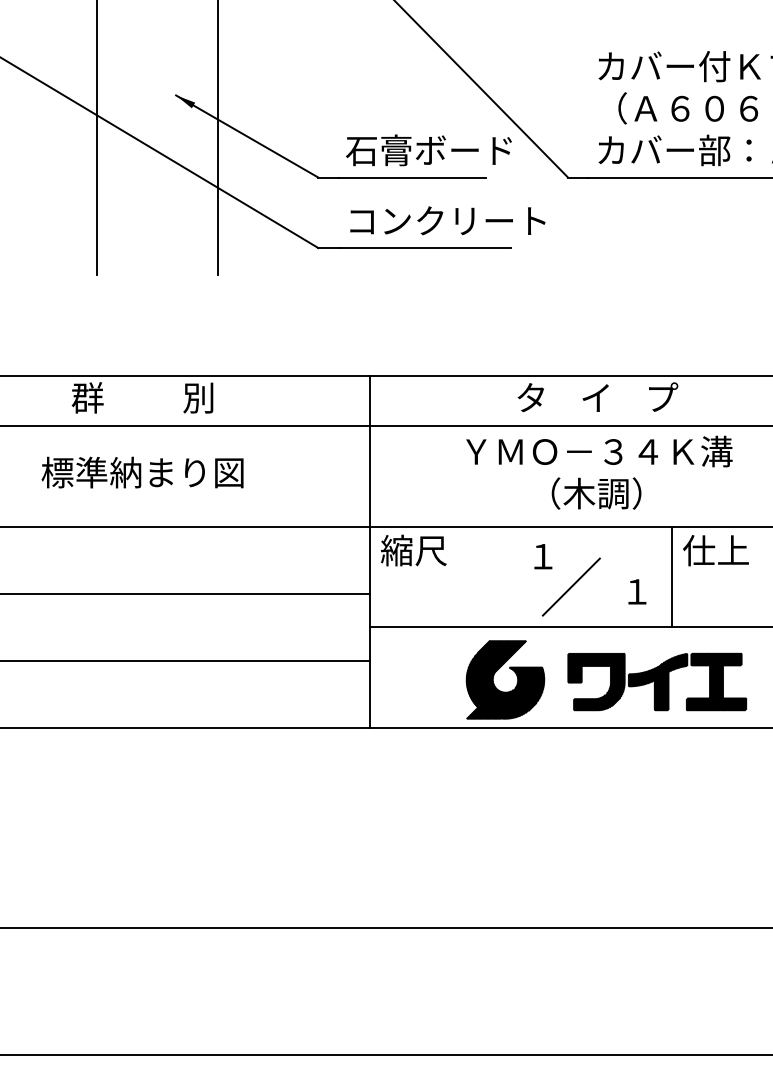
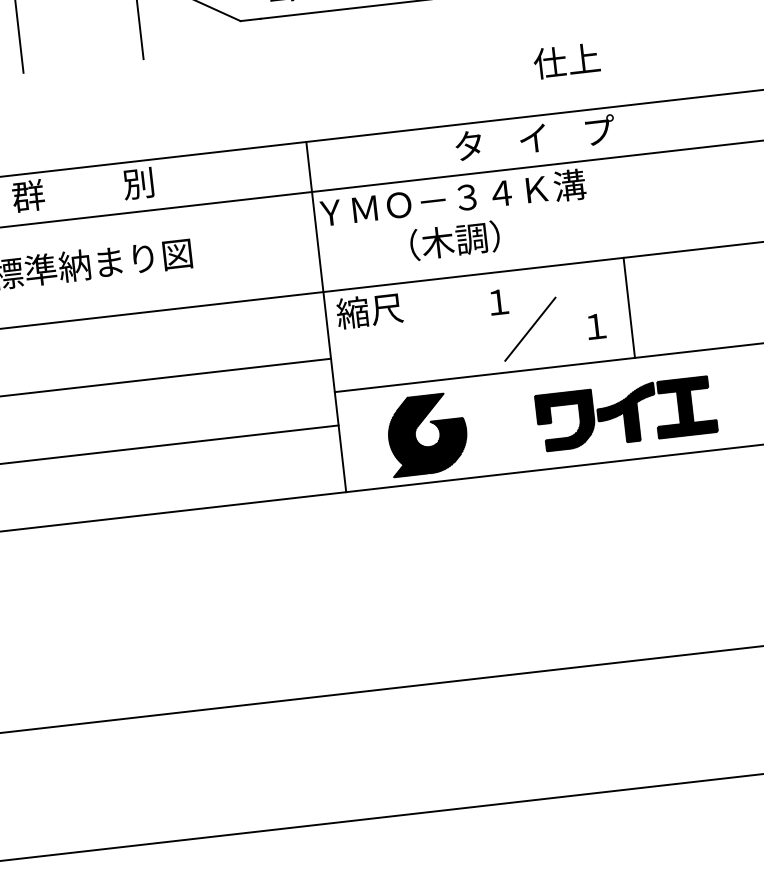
text: (599, 472) -> (455, 219), moved
text: (715, 550) -> (566, 60), moved
part: (510, 669) -> (431, 423), moved

